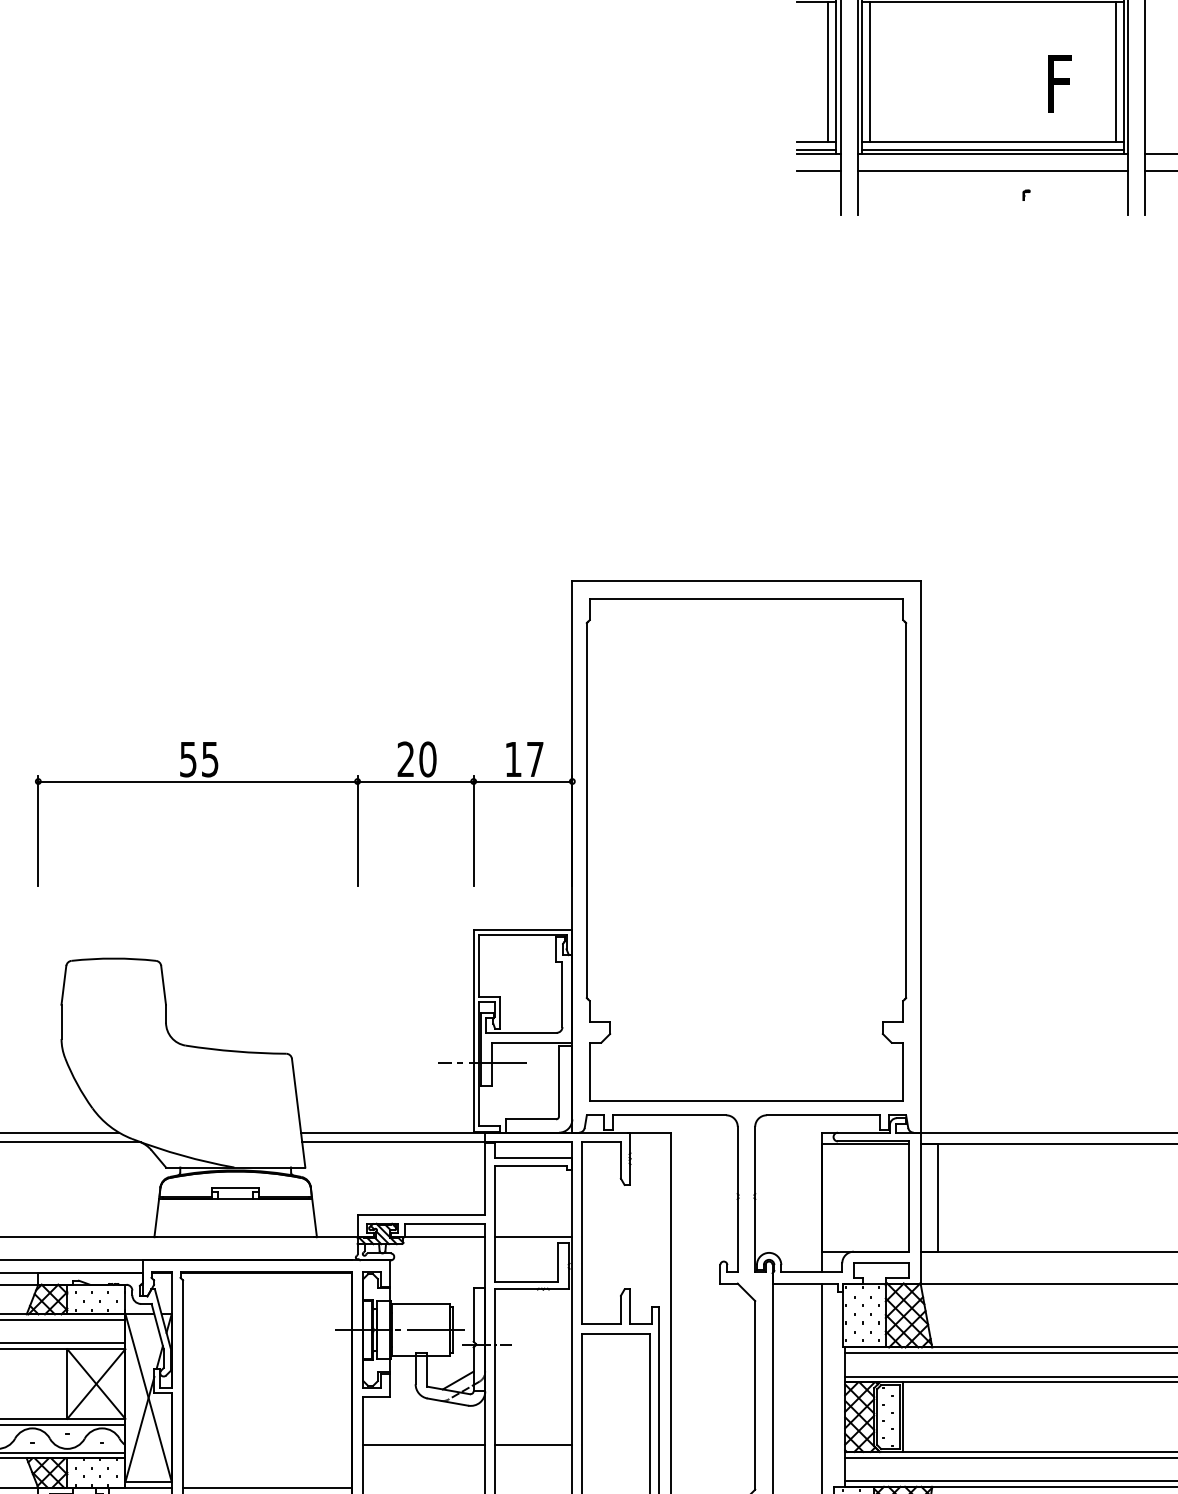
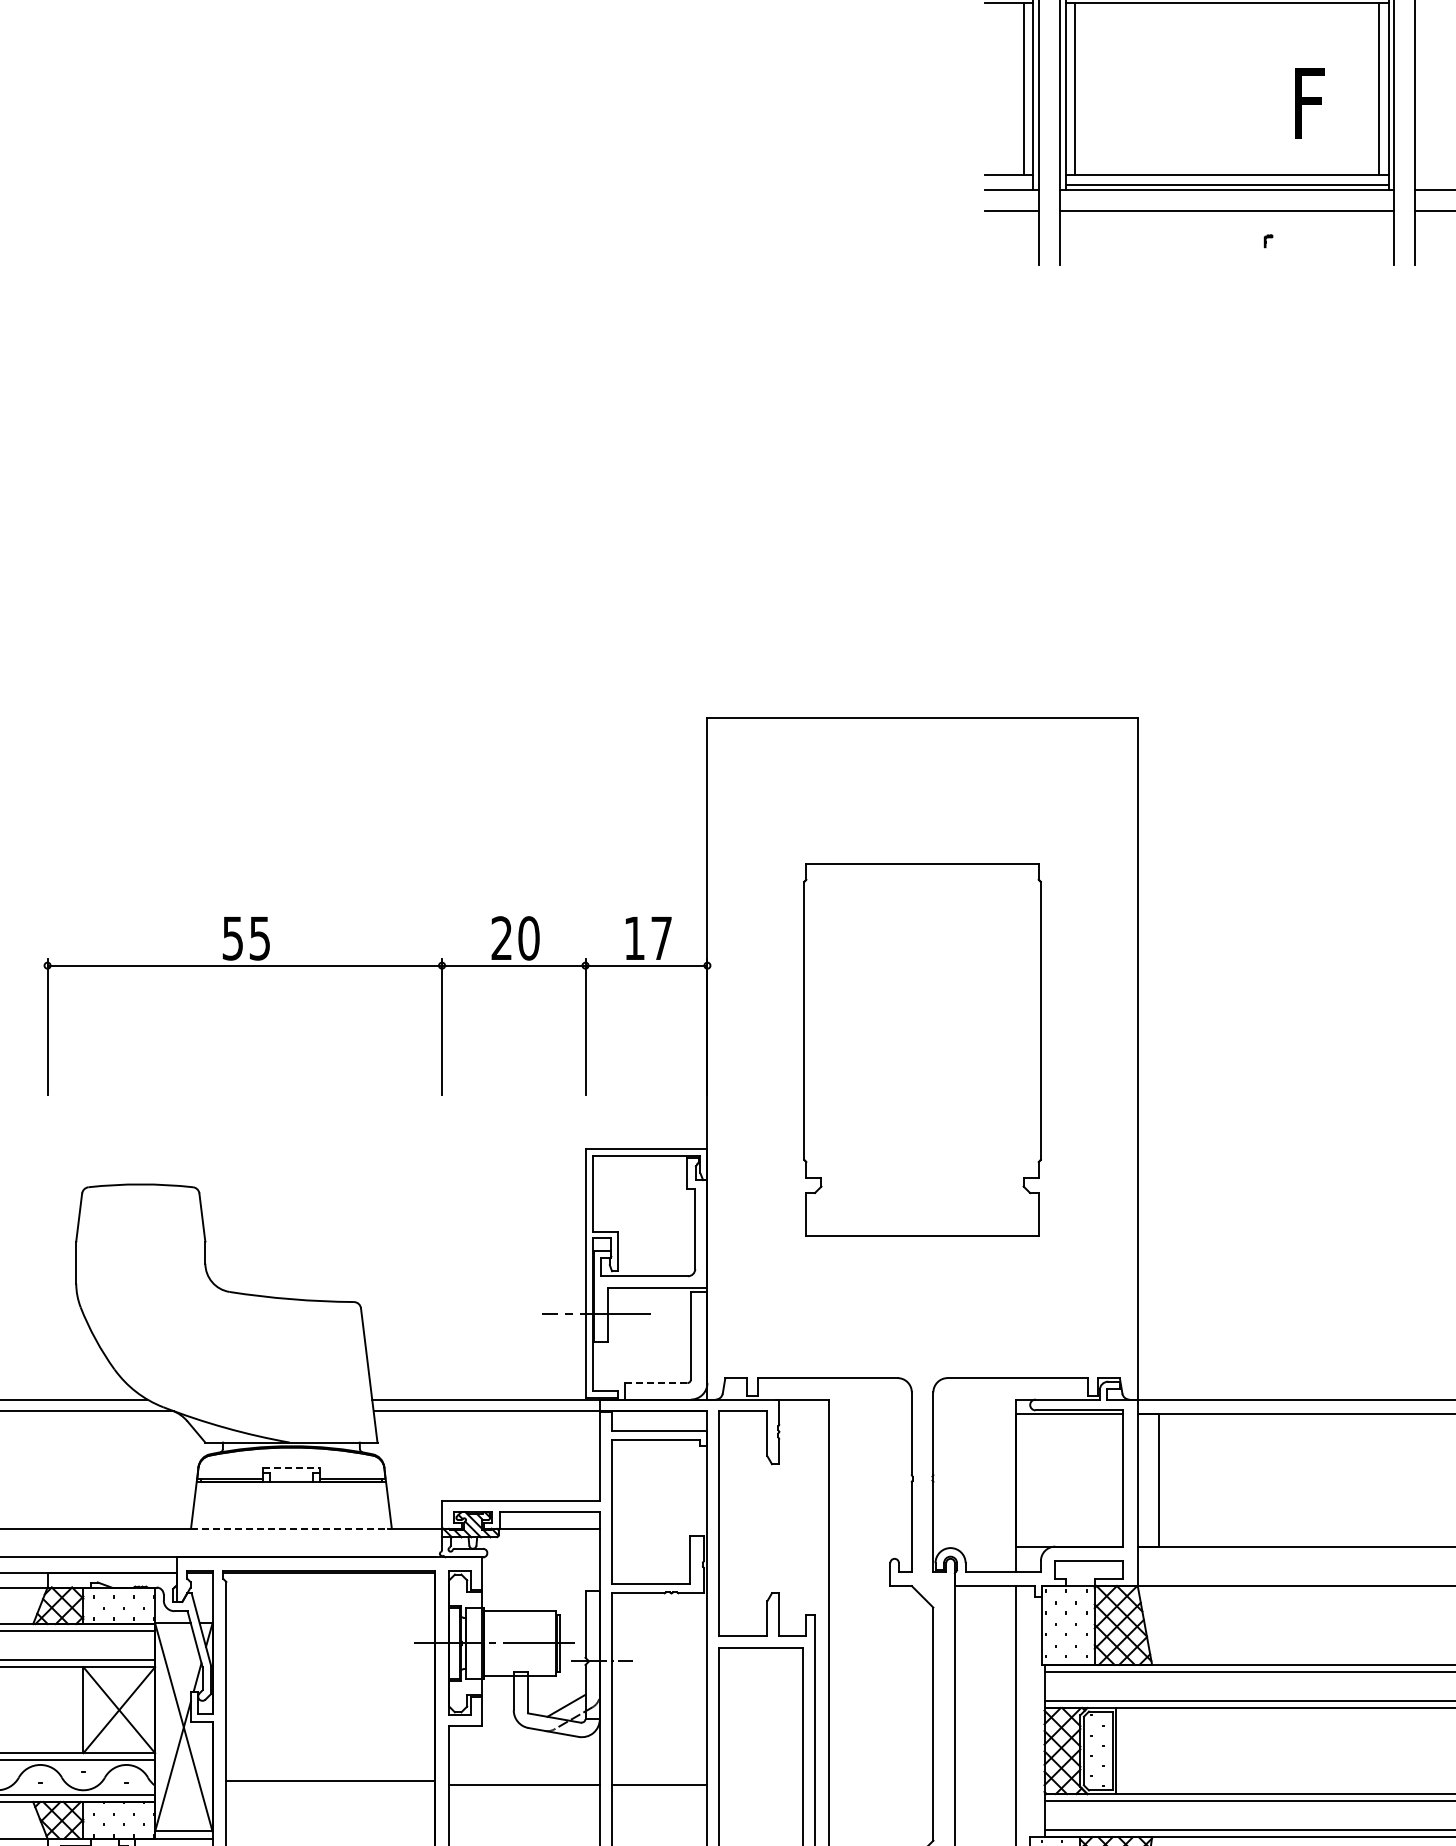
line: (816, 150) -> (1009, 185), removed
part: (746, 849) -> (922, 1049), size x0.6
line: (531, 1119) -> (656, 1383), solid -> dashed
line: (235, 1187) -> (291, 1467), solid -> dashed
line: (235, 1237) -> (291, 1528), solid -> dashed
line: (533, 1237) -> (659, 1528), removed
line: (267, 1487) -> (330, 1780), moved

